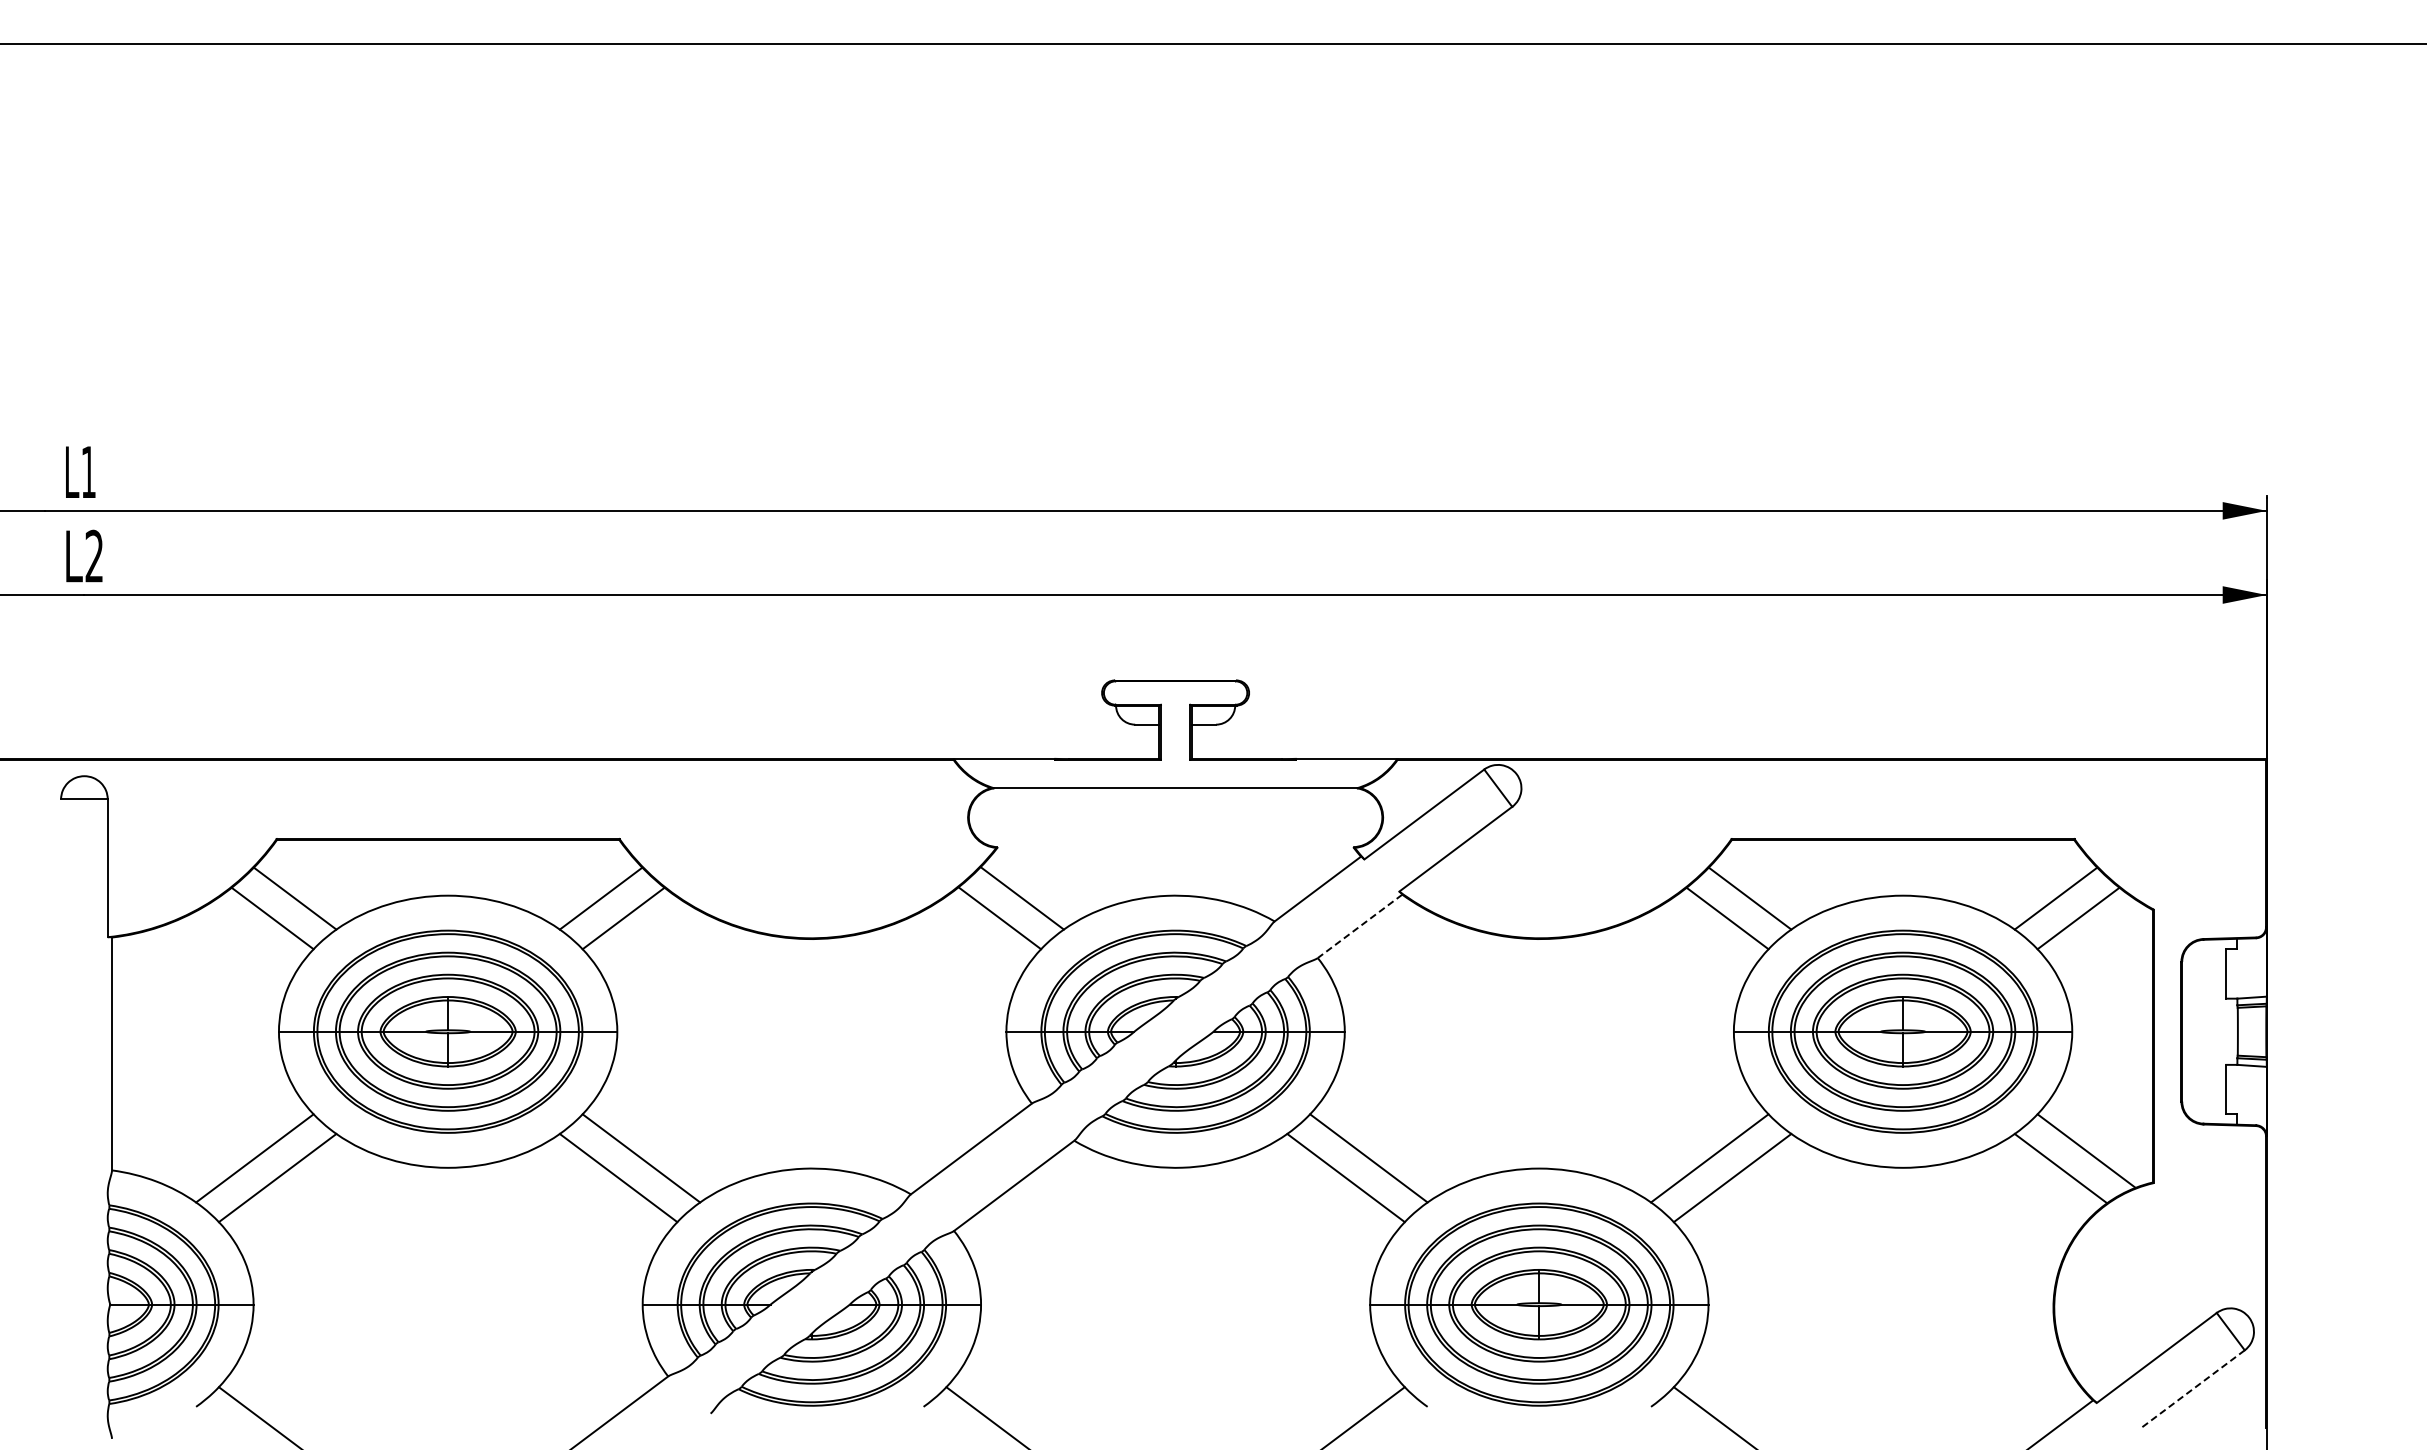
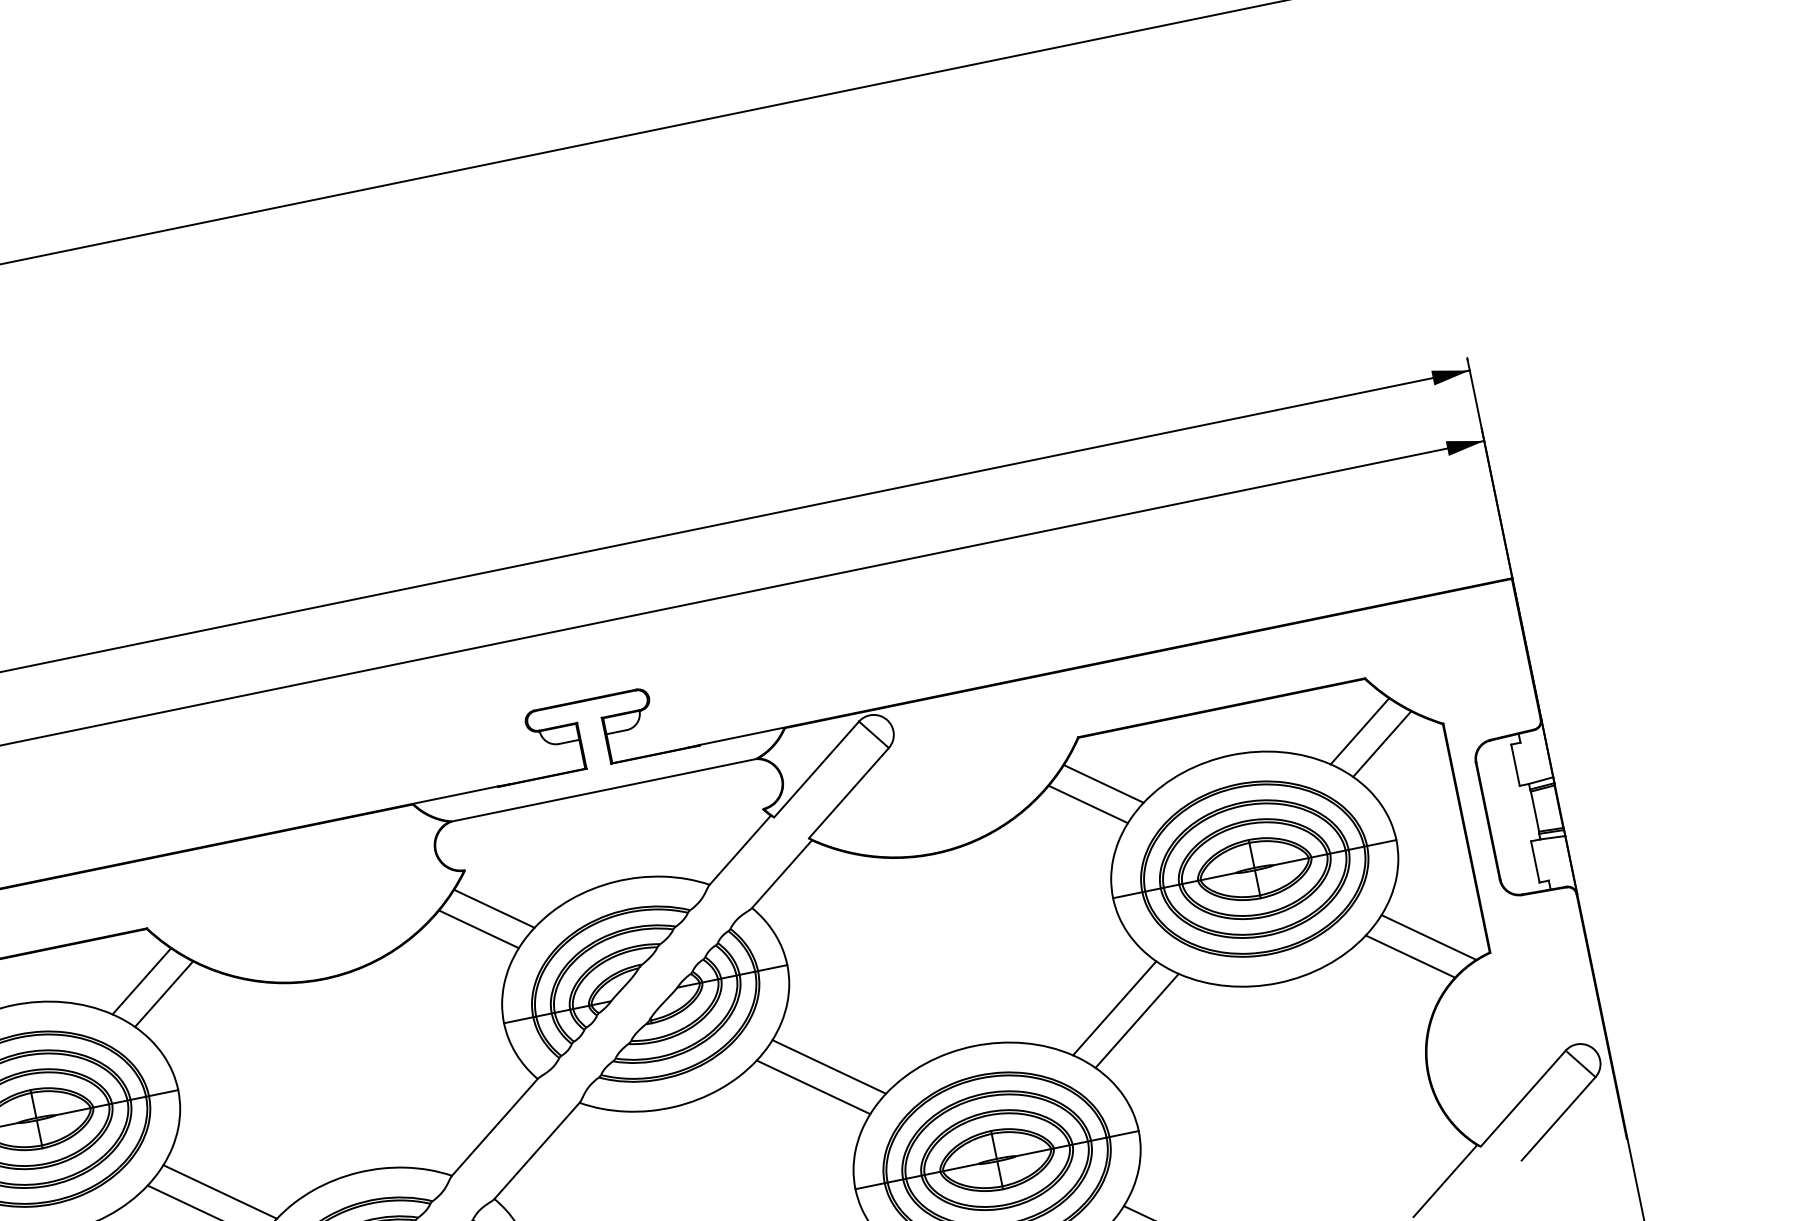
line: (1360, 926) -> (782, 874), dashed -> solid
line: (2192, 1389) -> (1558, 1118), dashed -> solid

